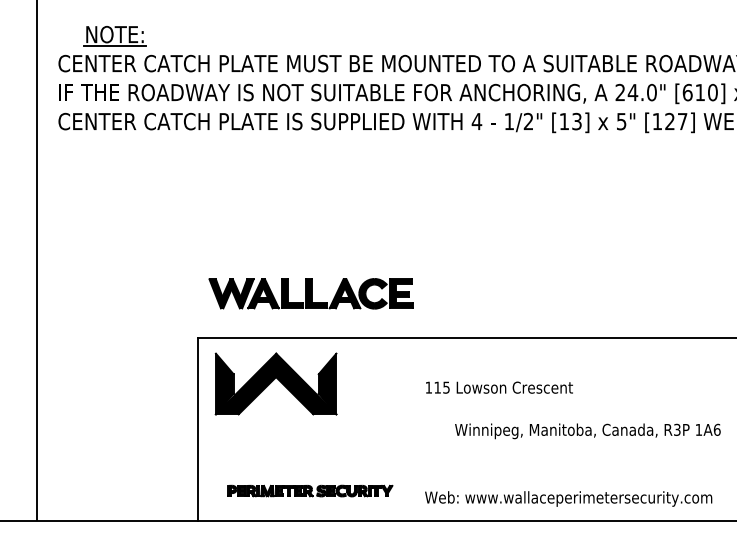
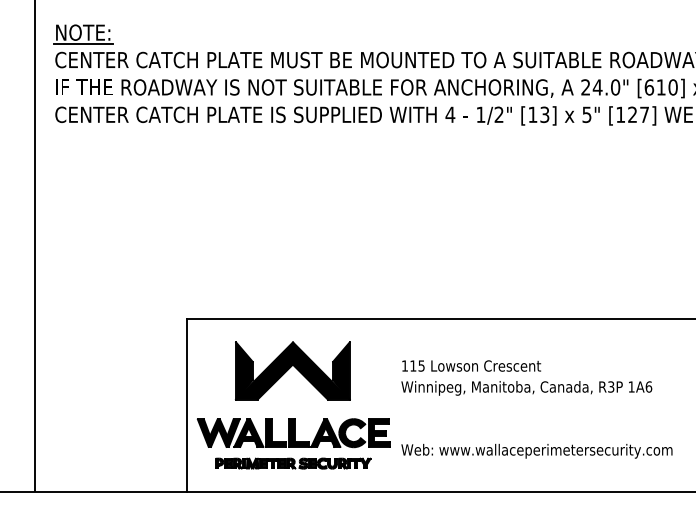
part: (114, 36) -> (82, 34), moved
part: (310, 293) -> (293, 432), moved
part: (275, 383) -> (292, 370), moved
text: (587, 431) -> (526, 388), moved
text: (568, 498) -> (536, 450), moved

